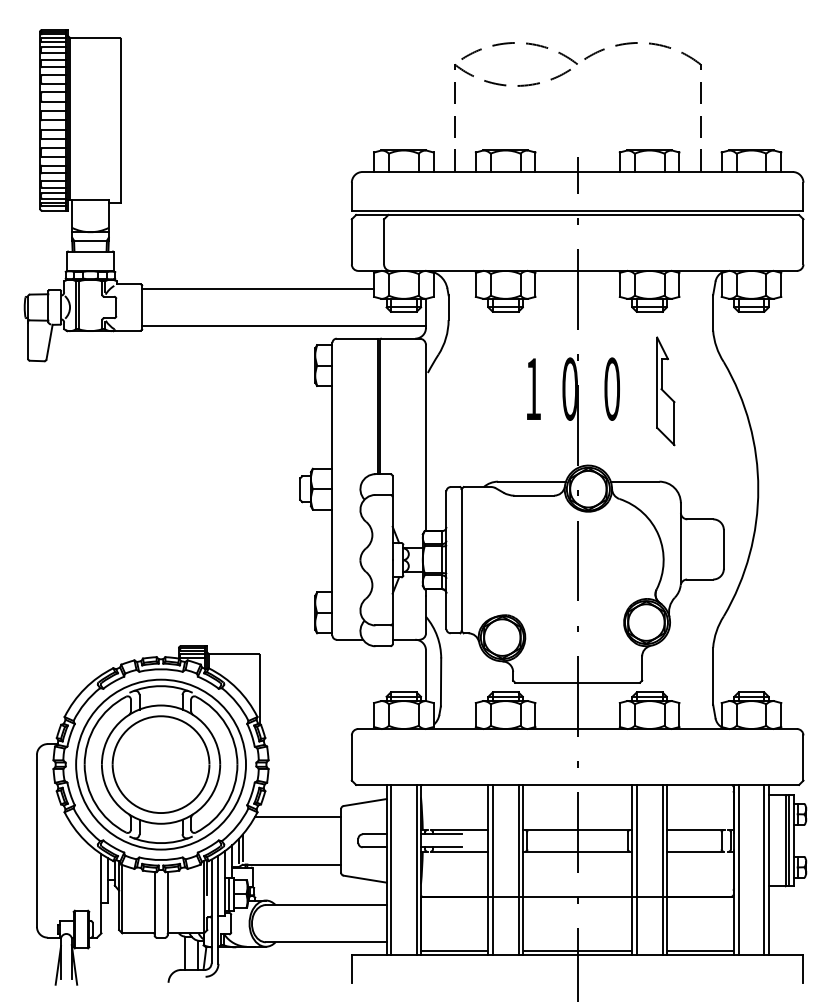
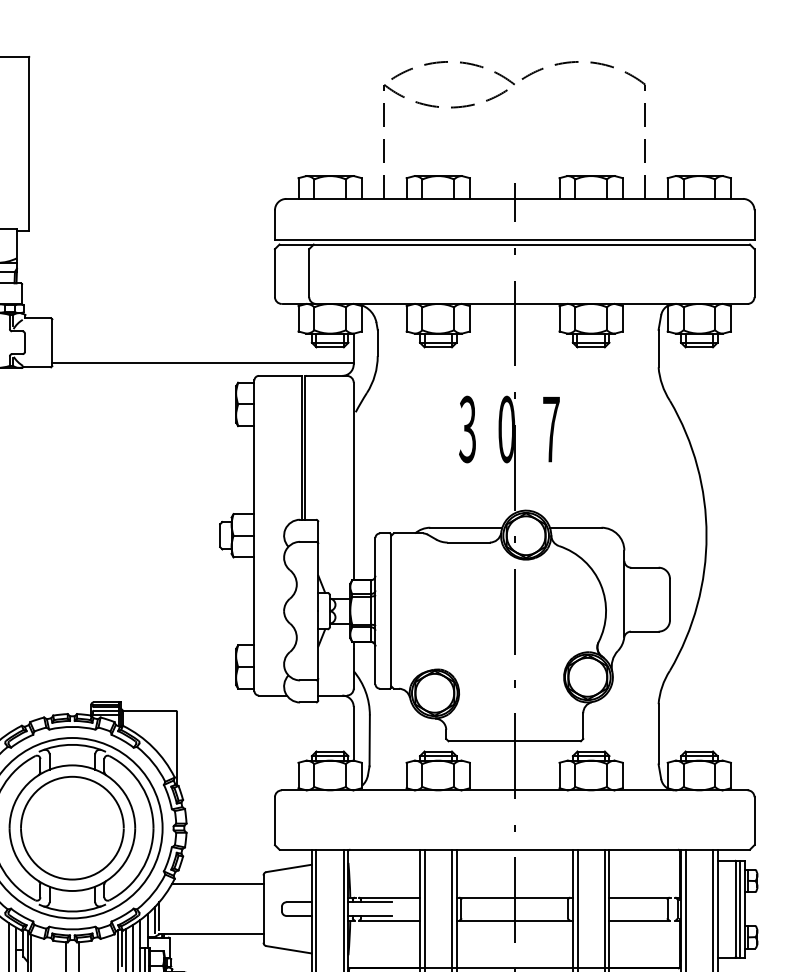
line: (258, 288) -> (175, 322), removed
text: (533, 388) -> (467, 428), 1 -> 3
text: (612, 388) -> (551, 428), 0 -> 7
part: (665, 391) -> (608, 431), removed

